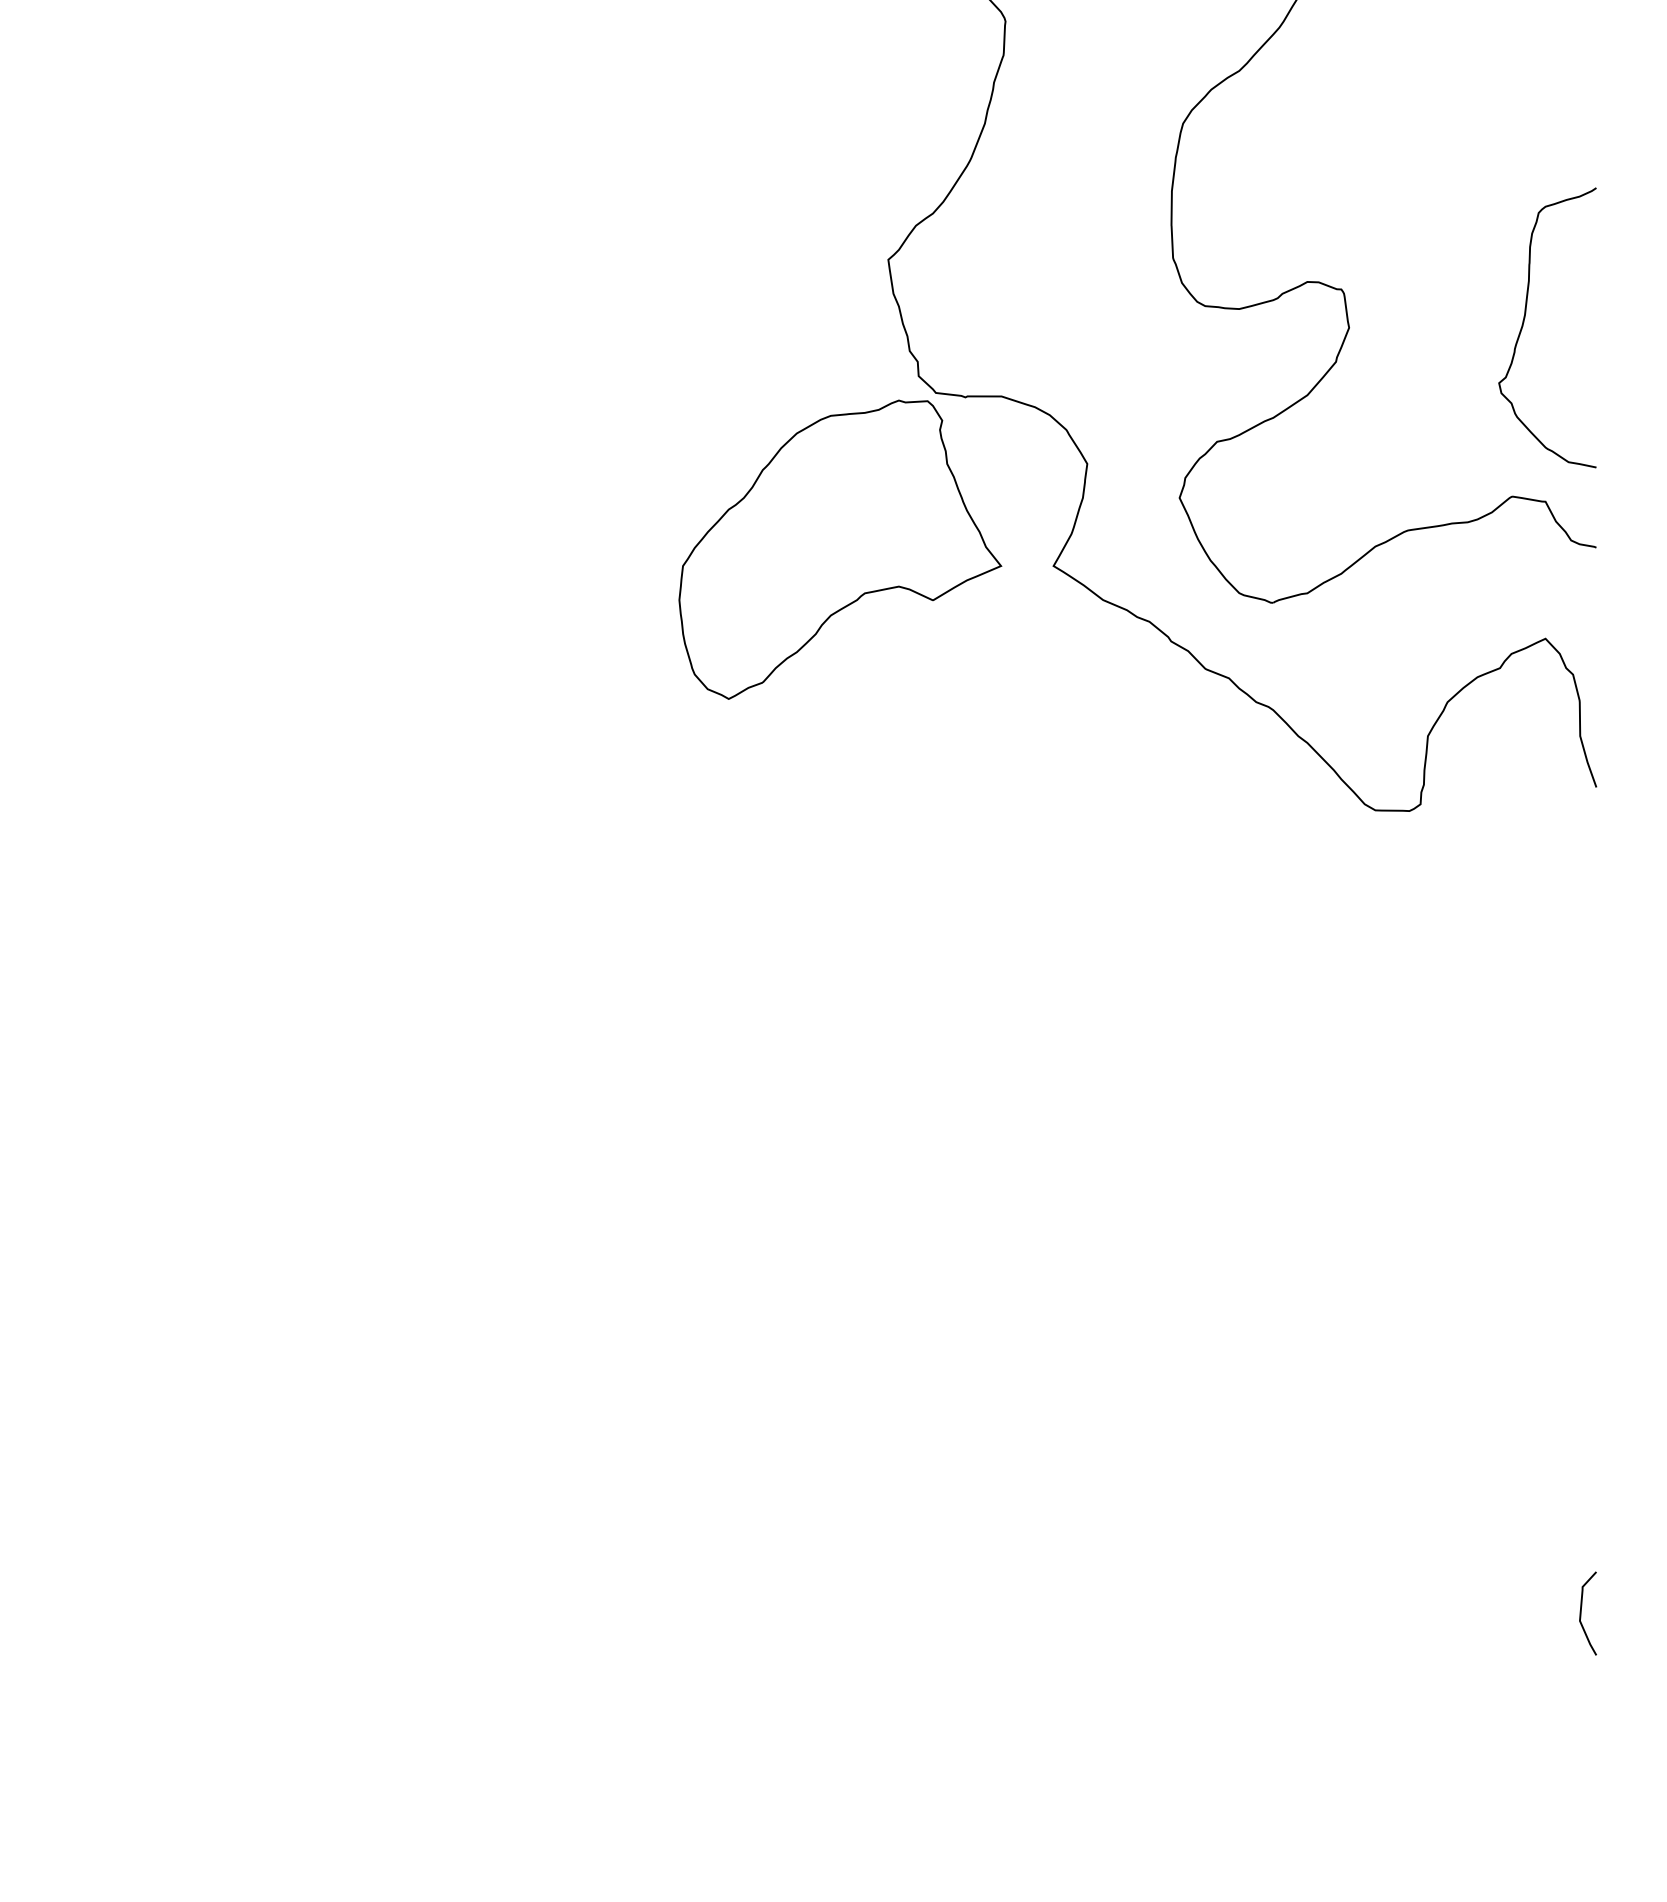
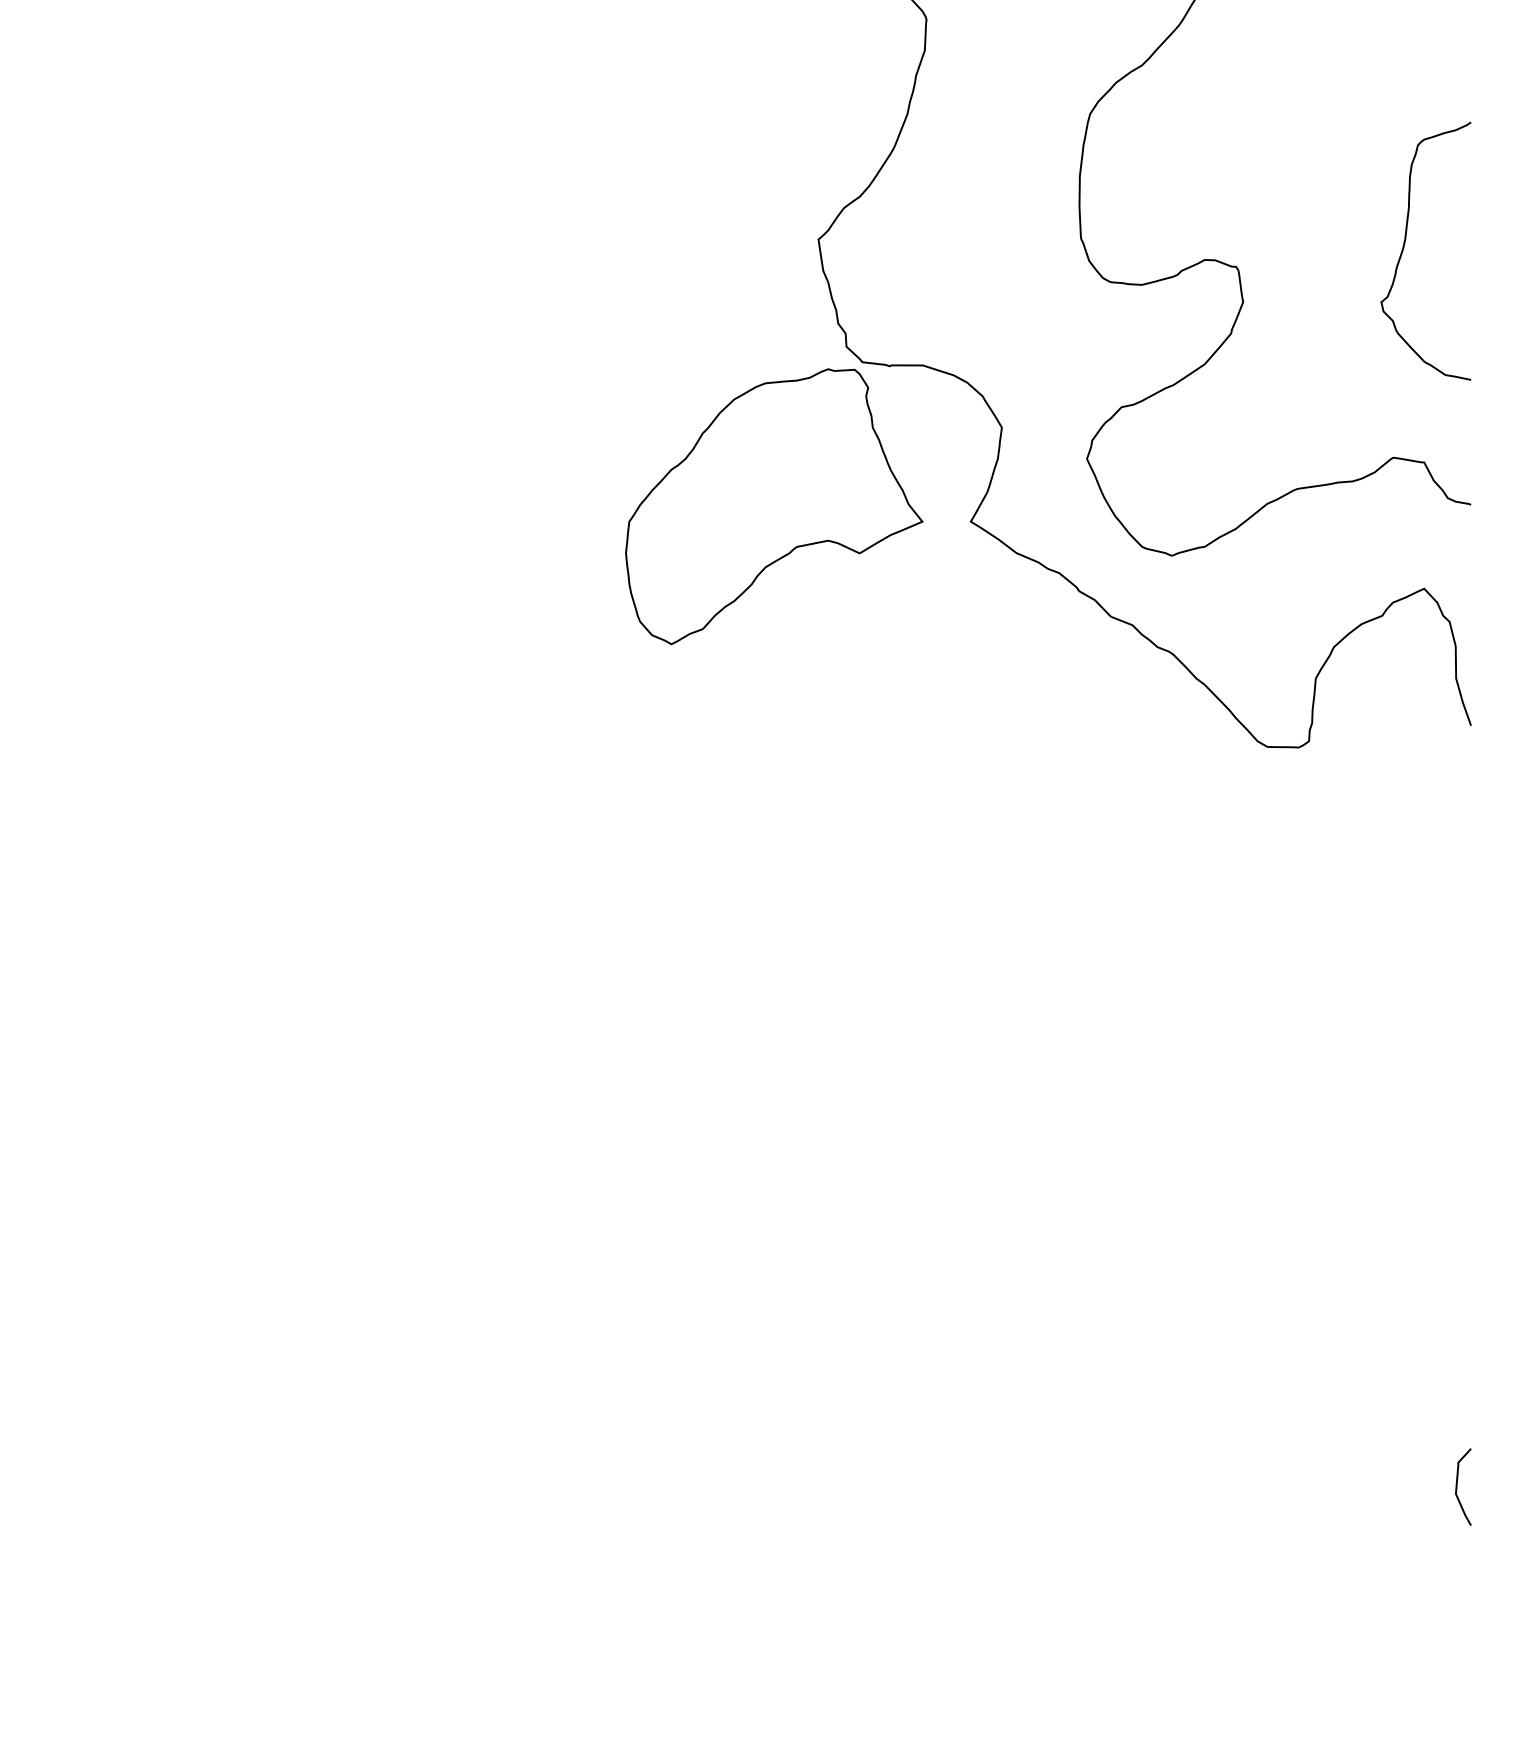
curve: (1524, 324) -> (1404, 248), moved

